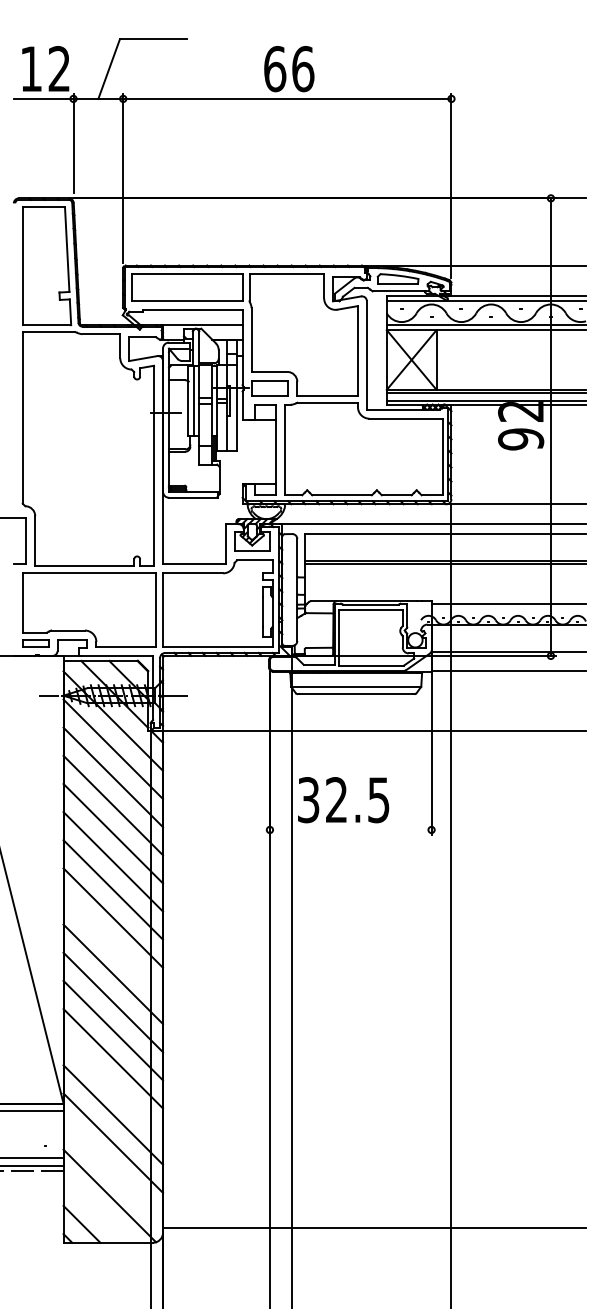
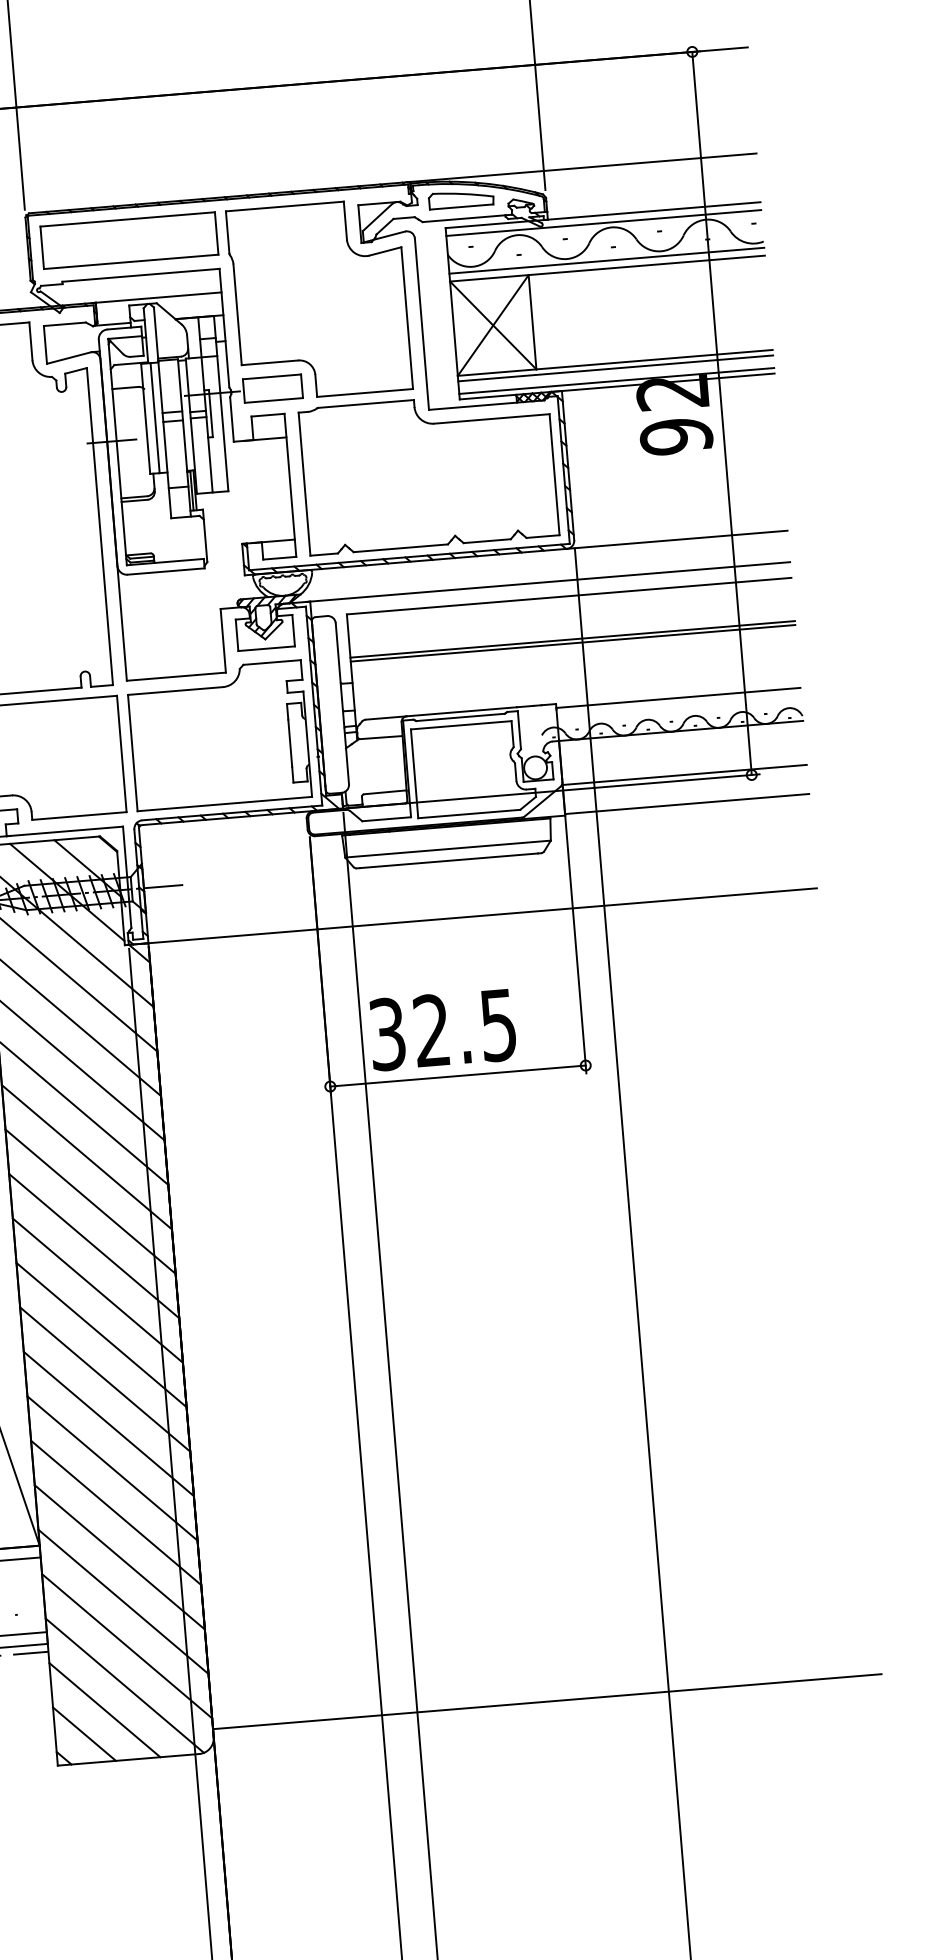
line: (350, 829) -> (457, 1075), added
line: (113, 945) -> (98, 1289), added
line: (113, 1086) -> (116, 1512), added
line: (113, 1171) -> (127, 1646), added
line: (95, 1209) -> (103, 1708), added

